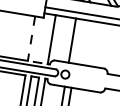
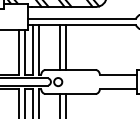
line: (45, 38) -> (32, 49), added
line: (31, 39) -> (19, 52), dashed -> solid
line: (38, 39) -> (25, 51), added
line: (79, 41) -> (66, 47), added

